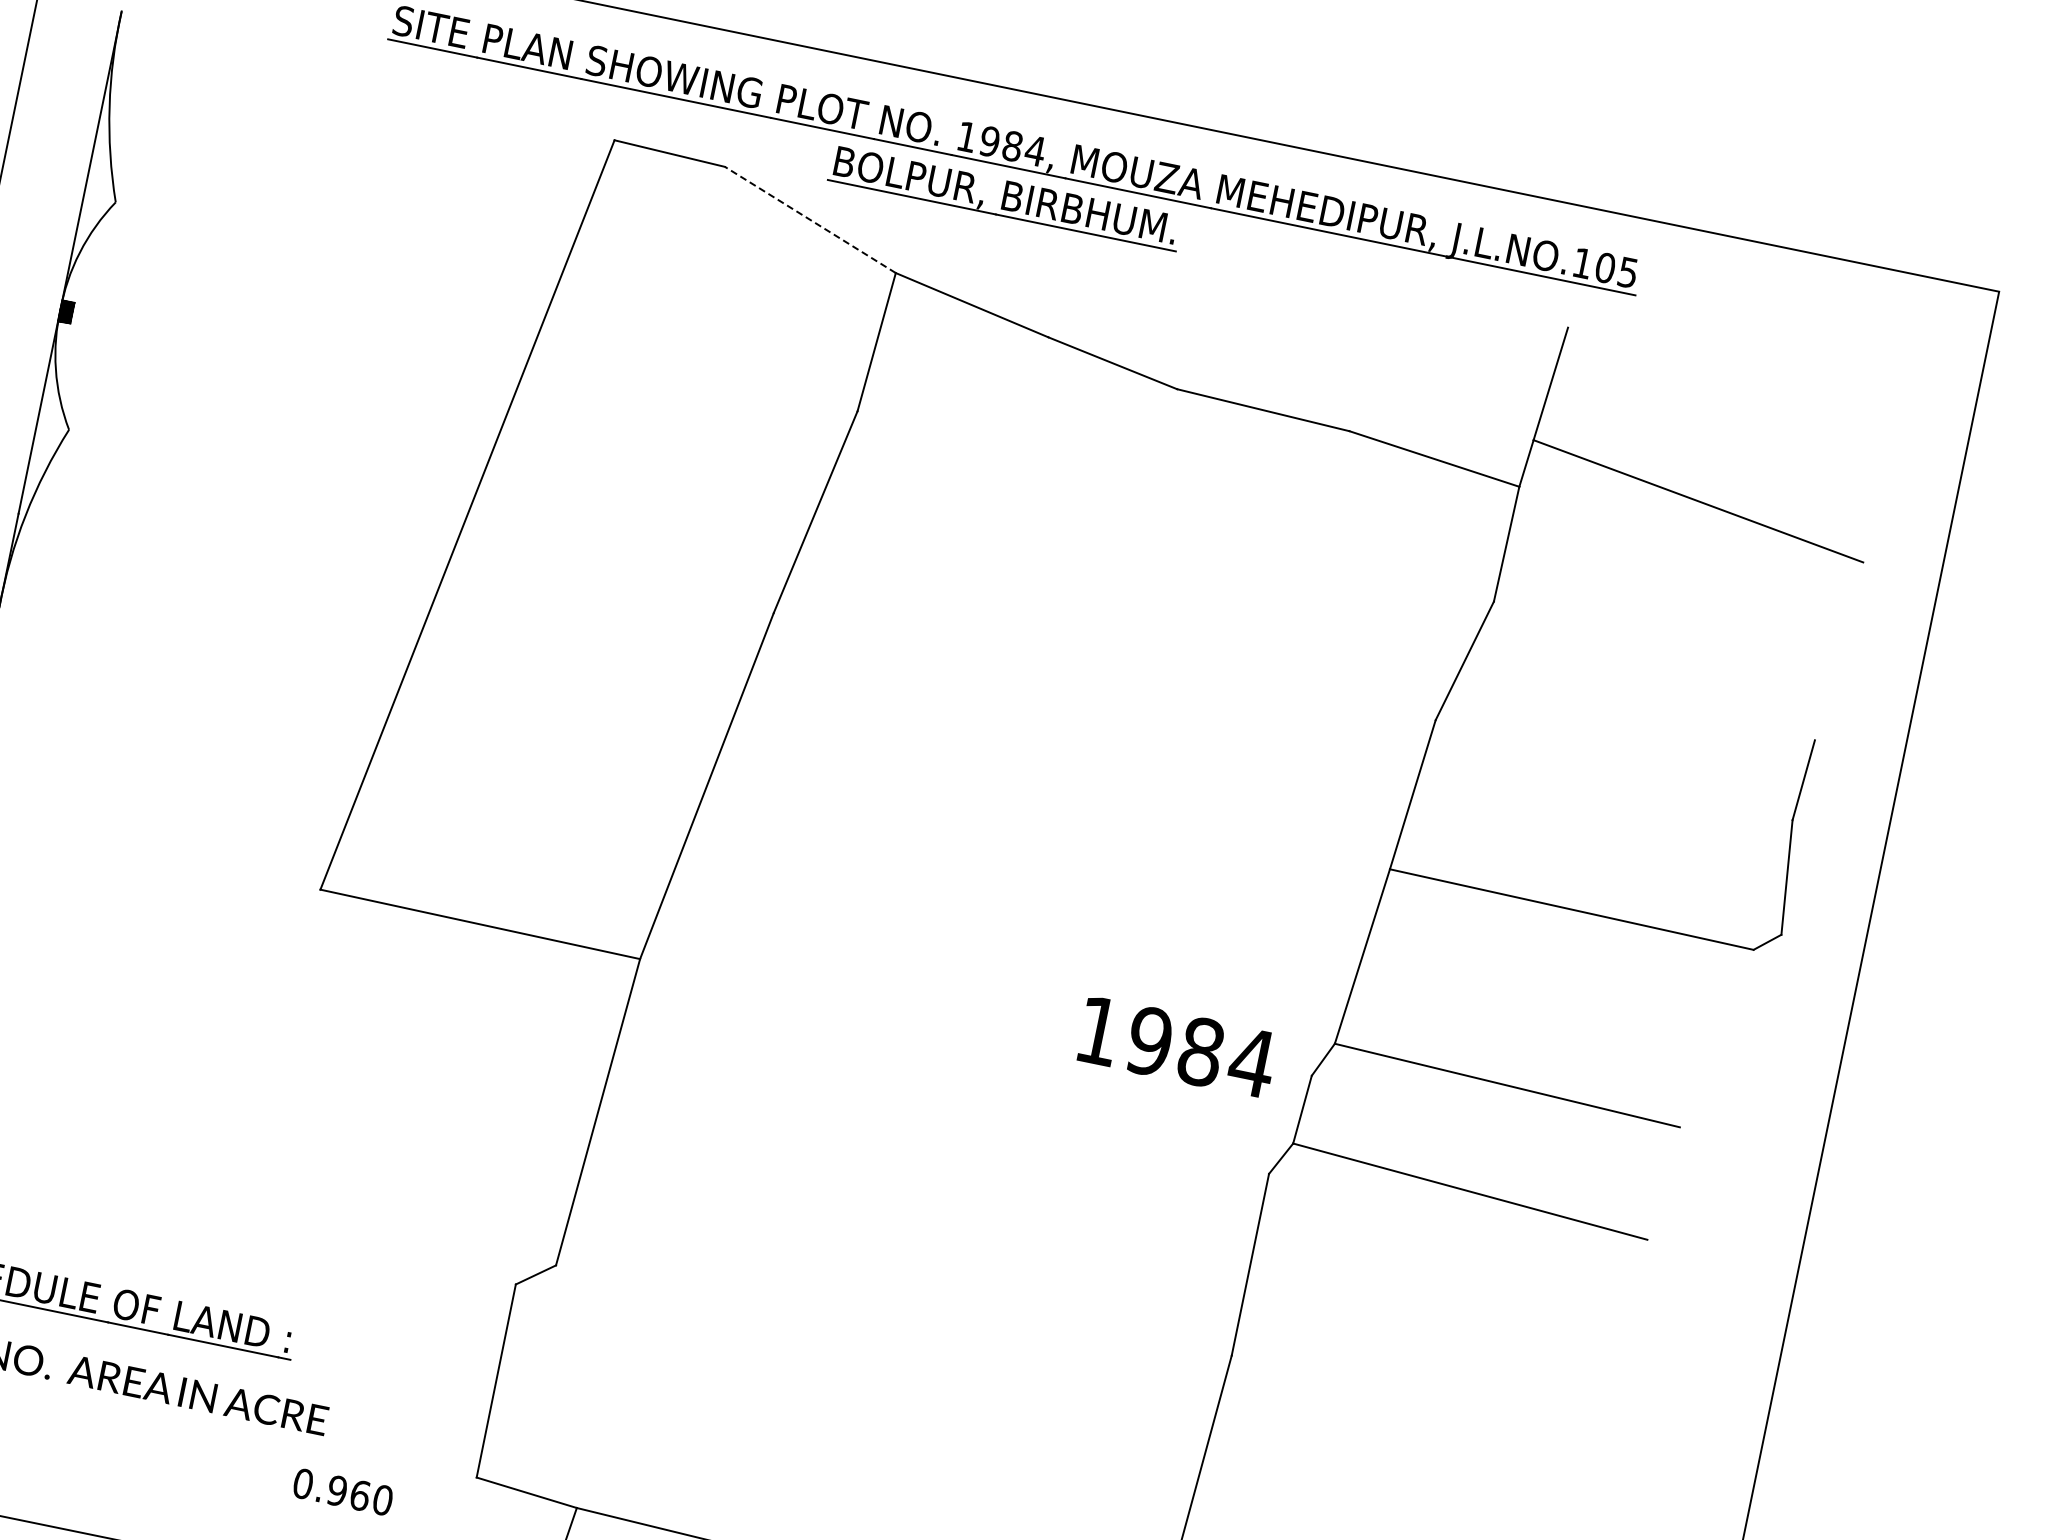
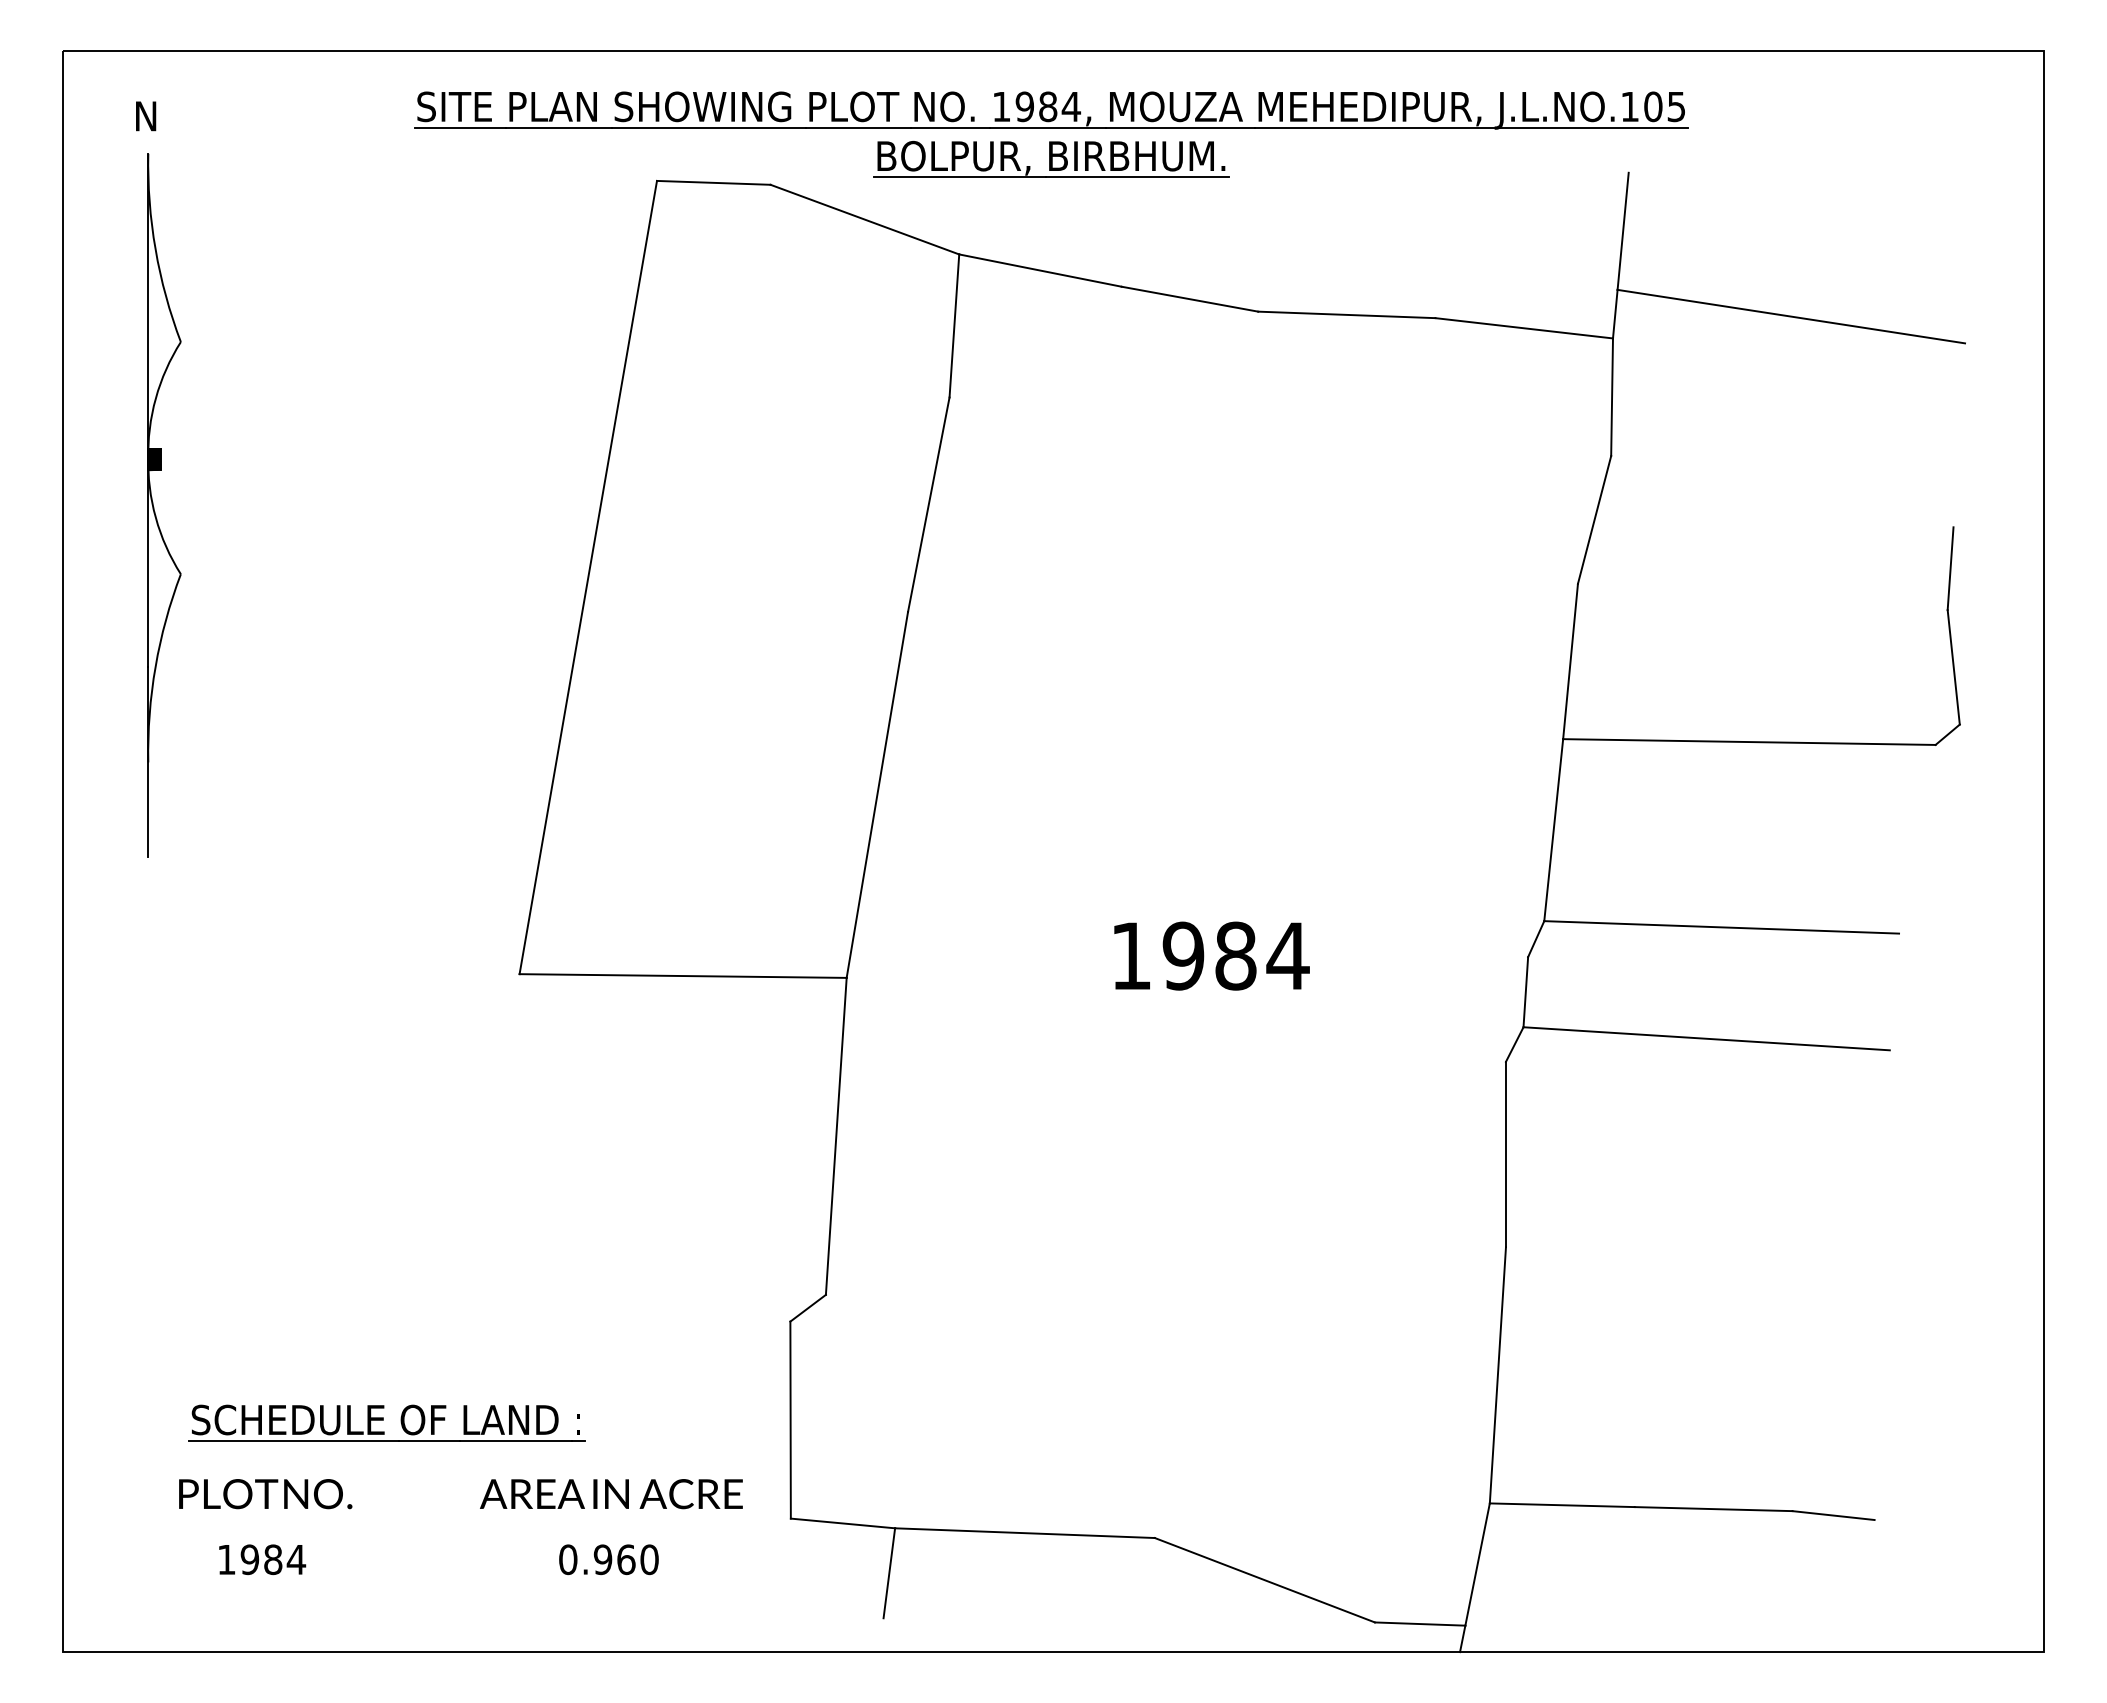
line: (810, 219) -> (864, 219), dashed -> solid
text: (1177, 1046) -> (1211, 955), moved
text: (198, 1395) -> (611, 1494), moved
text: (342, 1491) -> (608, 1559), moved

